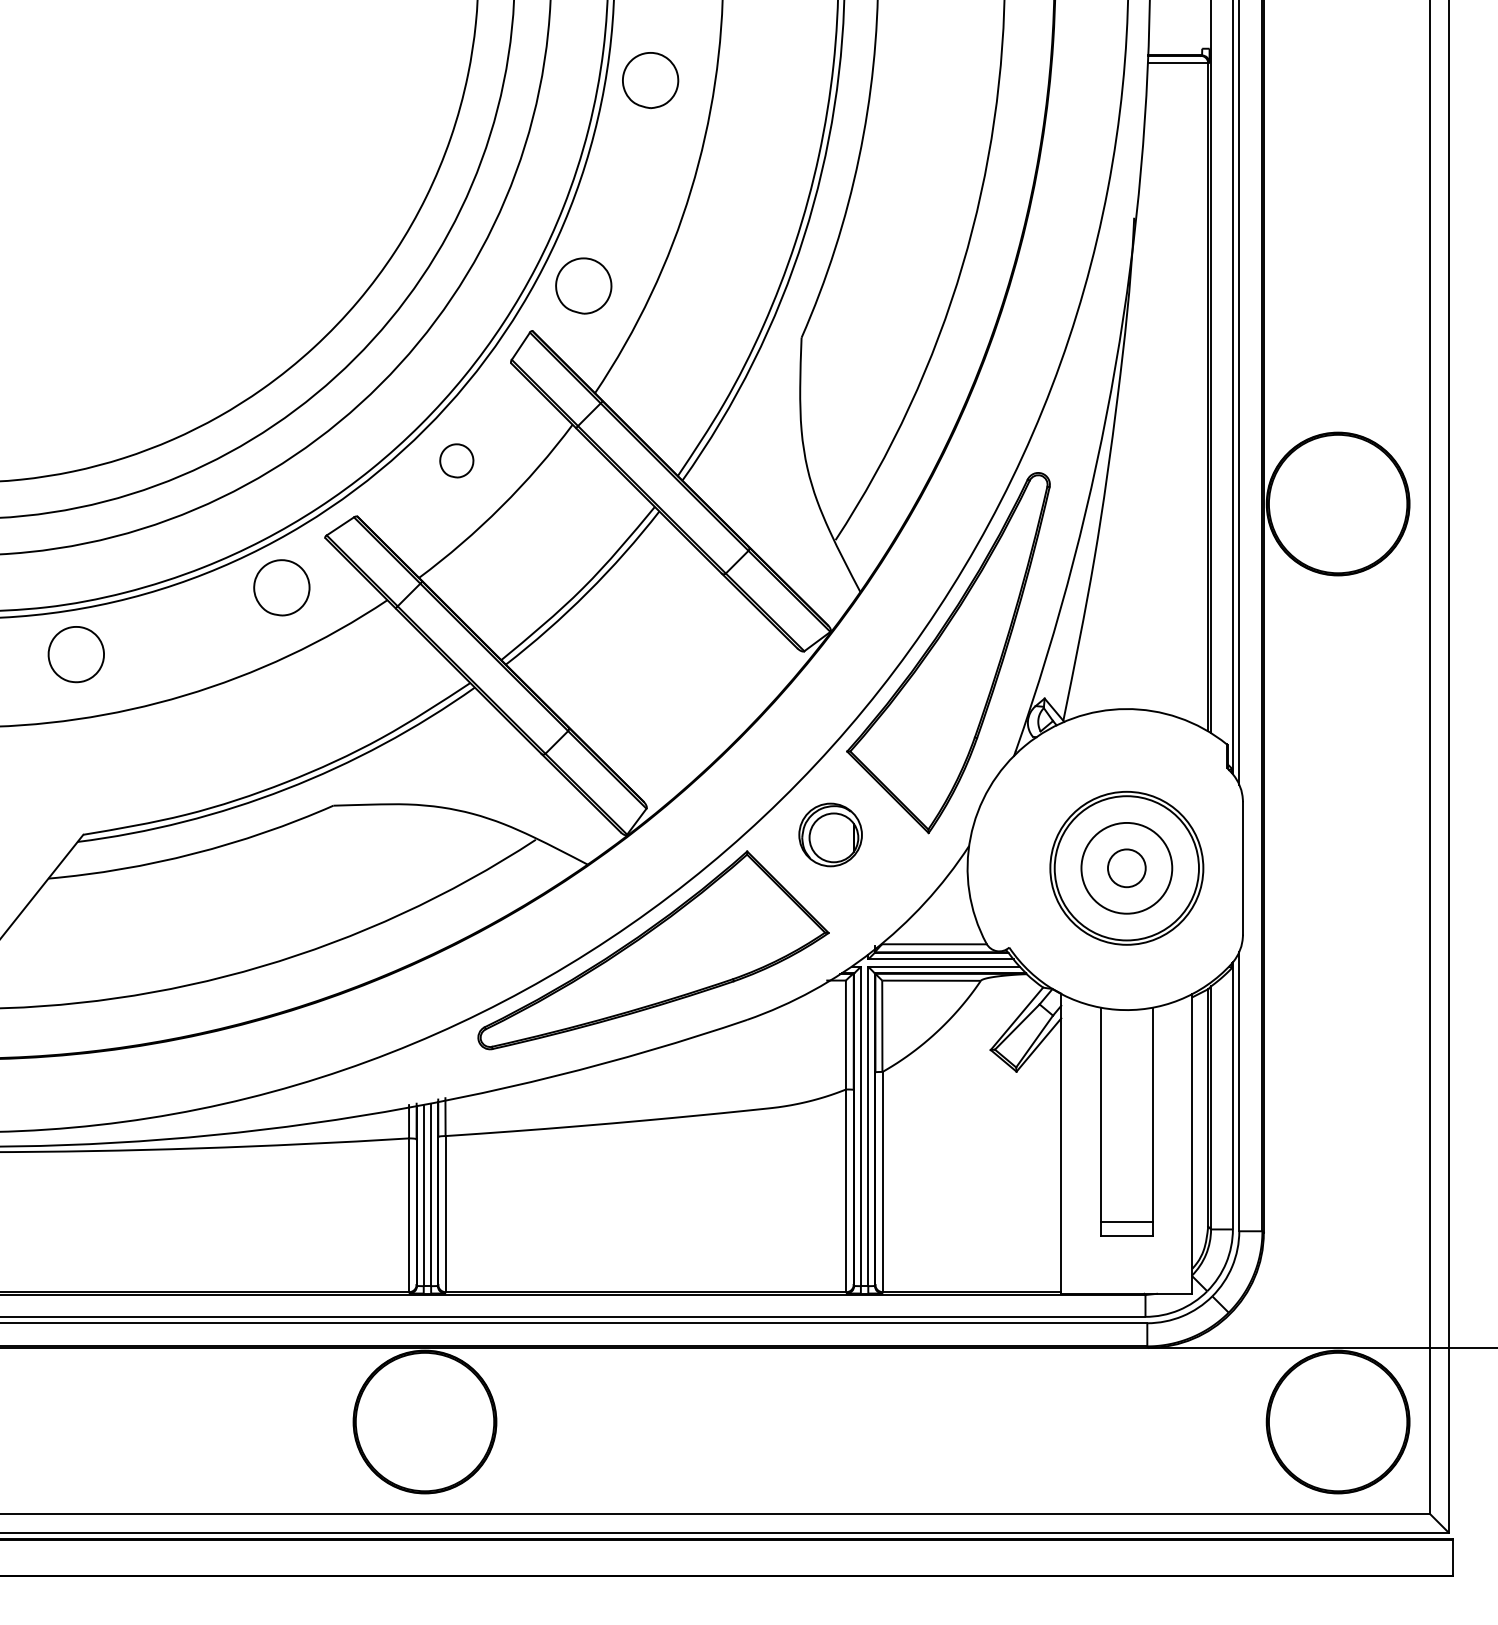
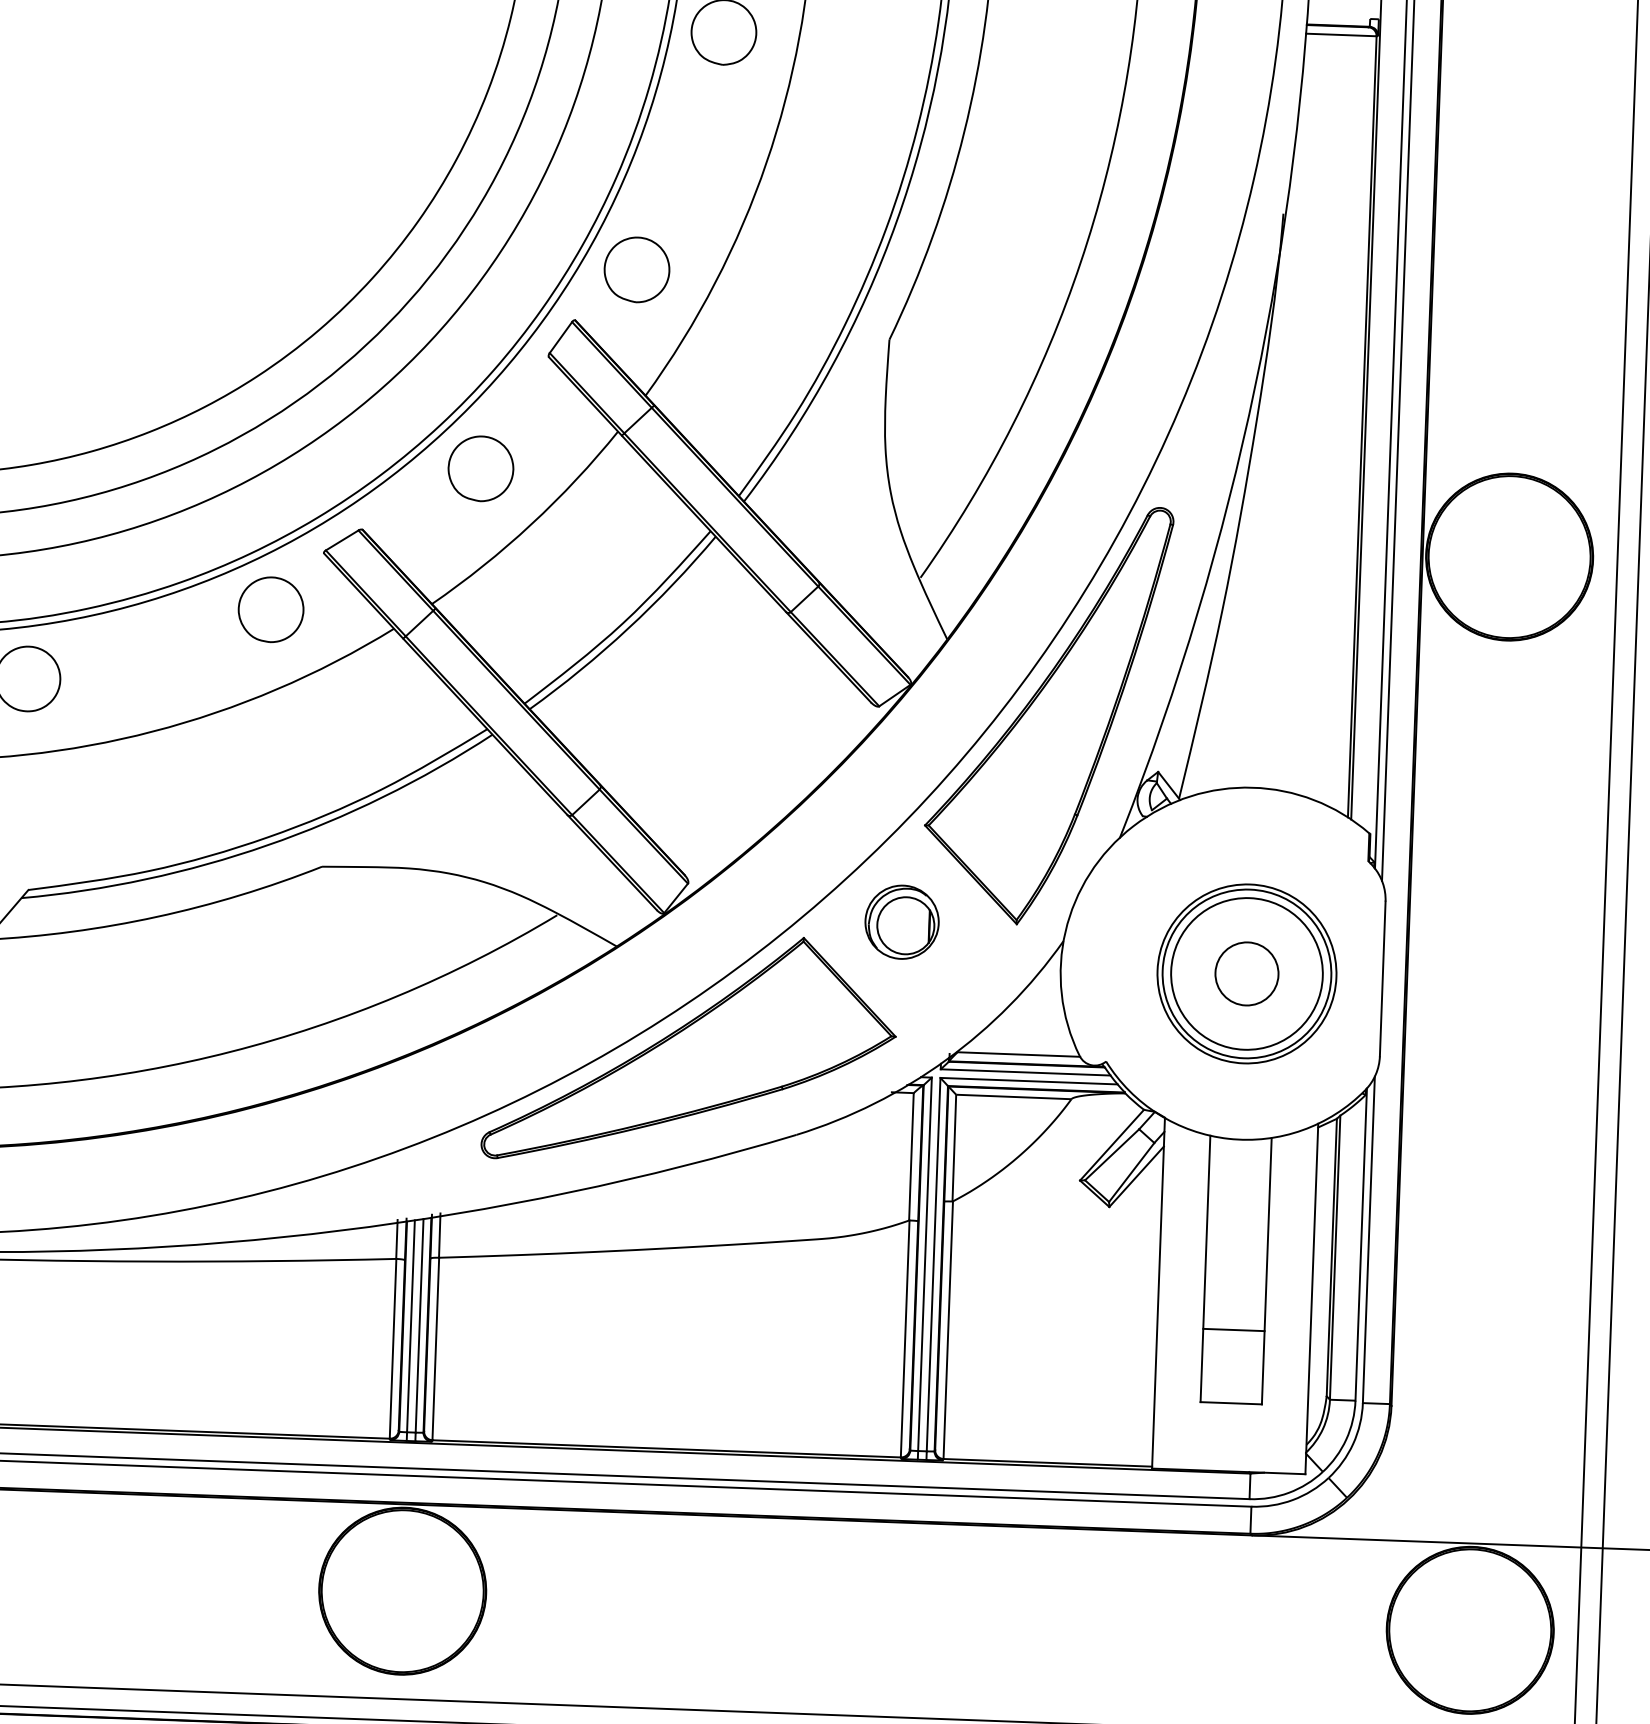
part: (456, 460) -> (480, 468), size x1.67
circle: (1126, 868) -> (1246, 974), size x1.43
circle: (1126, 868) -> (1246, 974), size x1.43
line: (1126, 1221) -> (1233, 1329), moved

